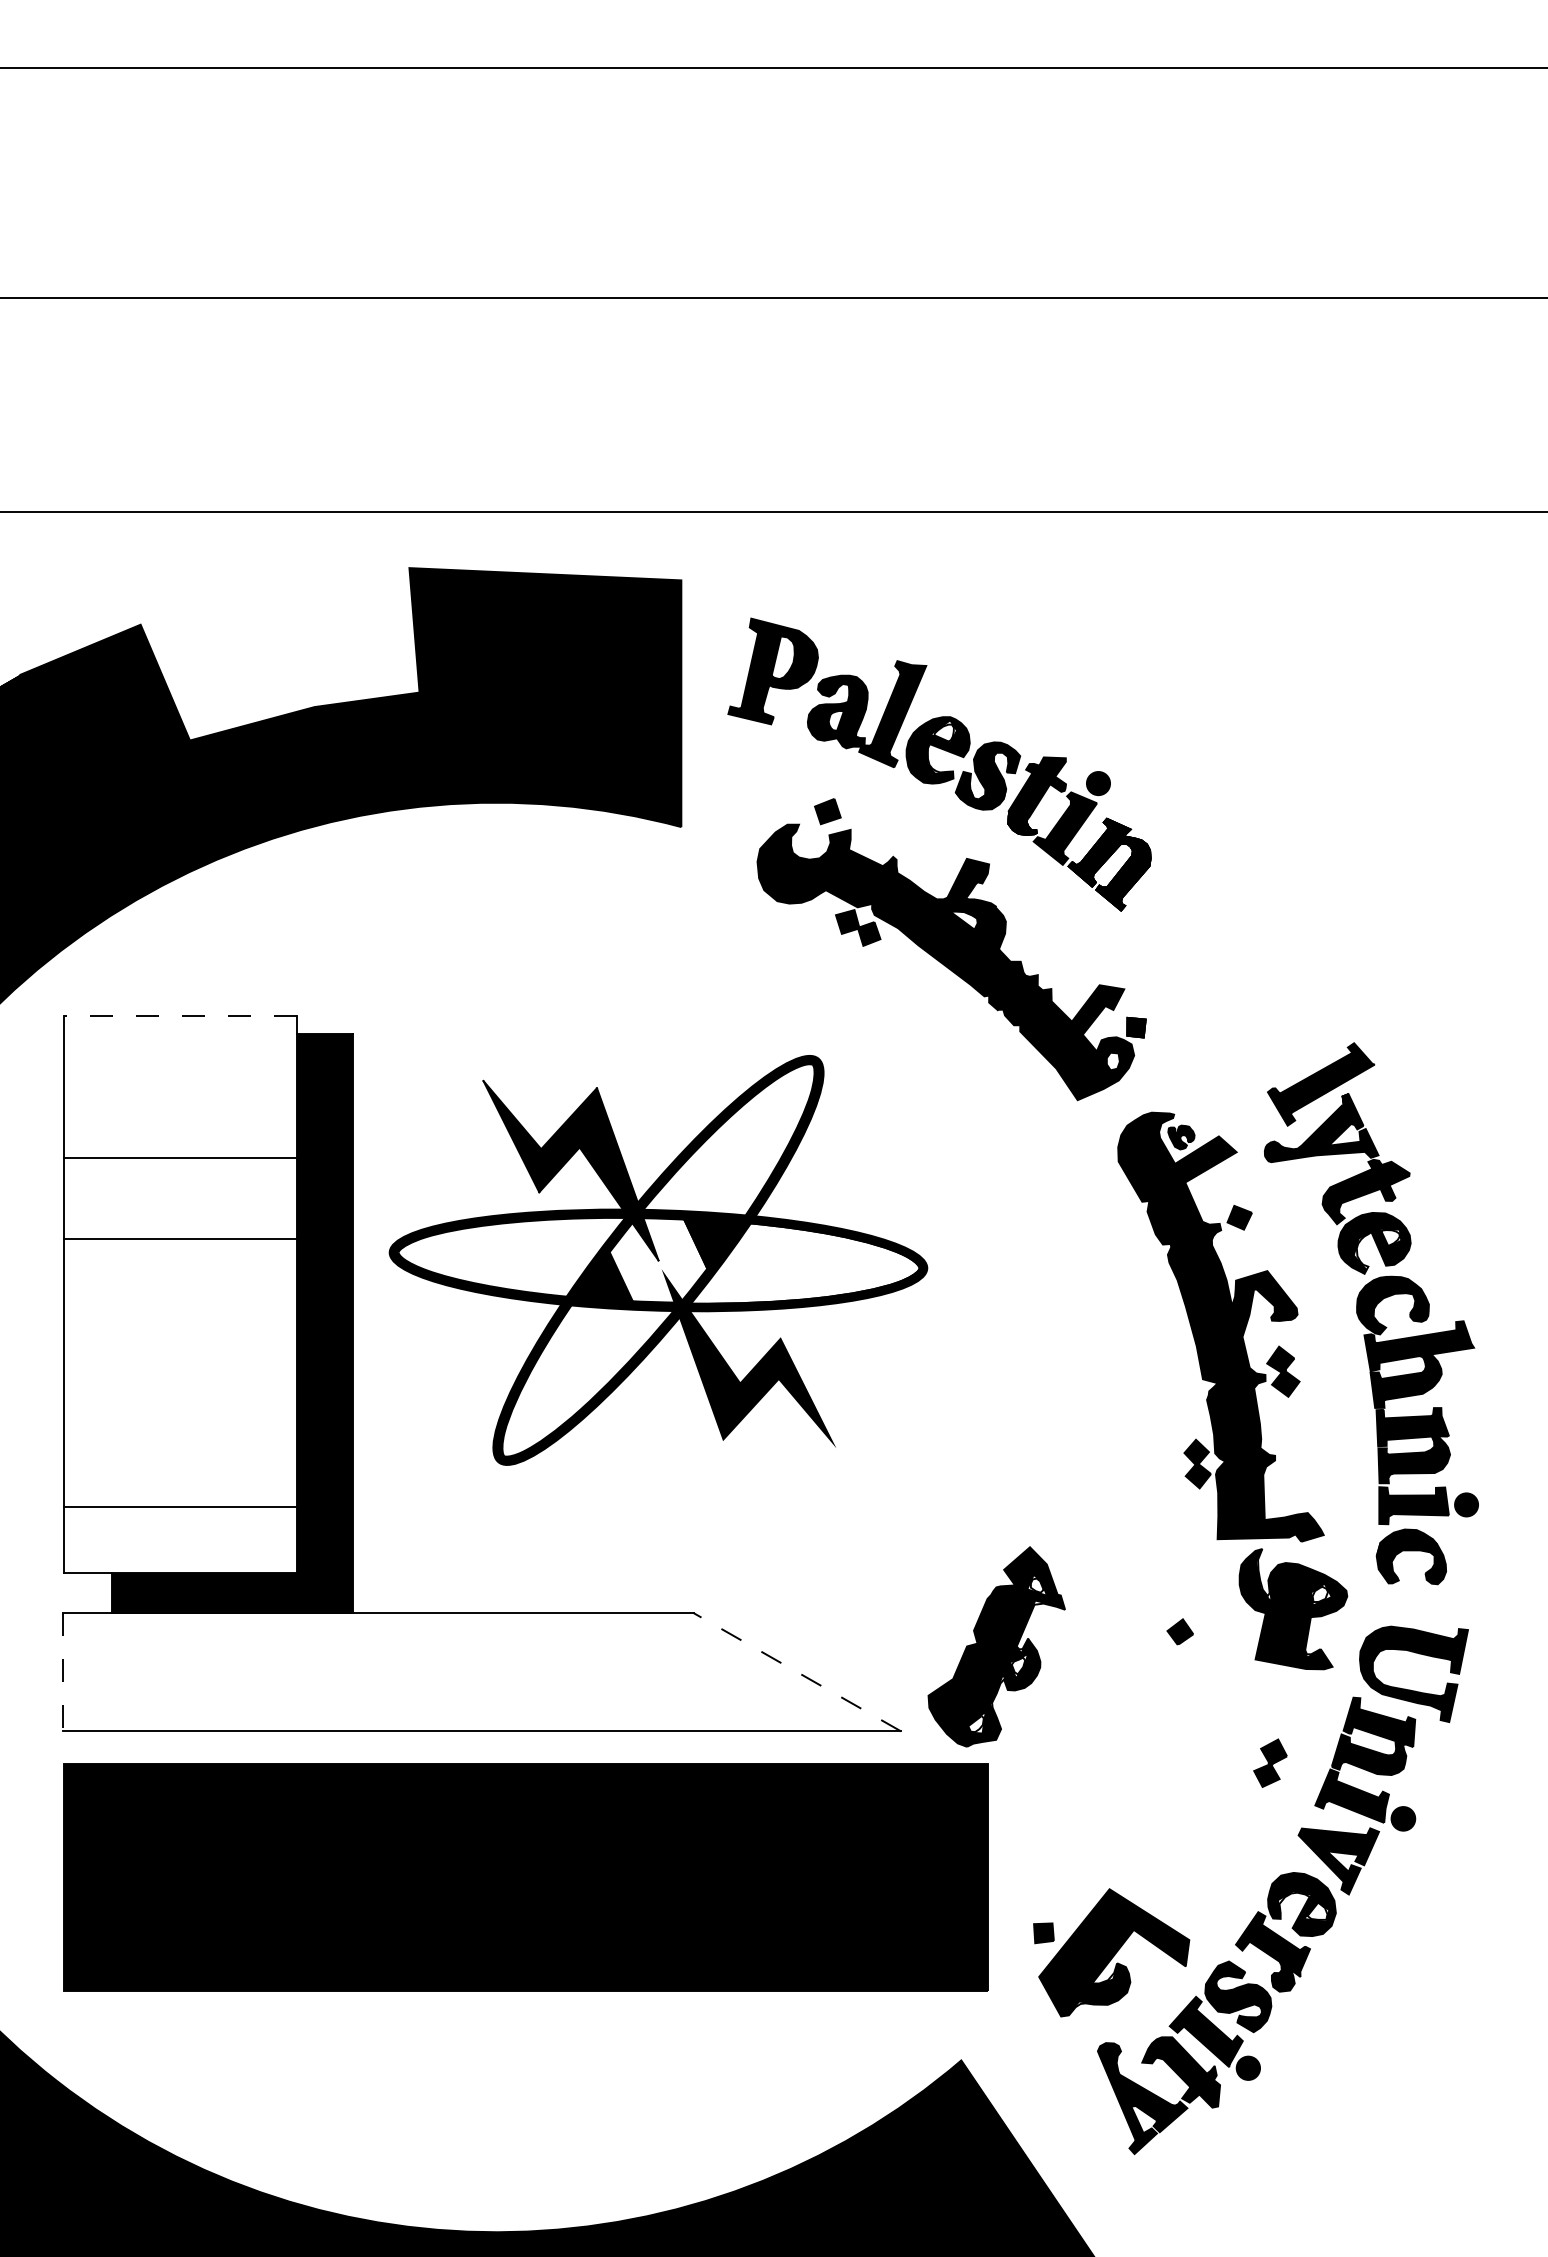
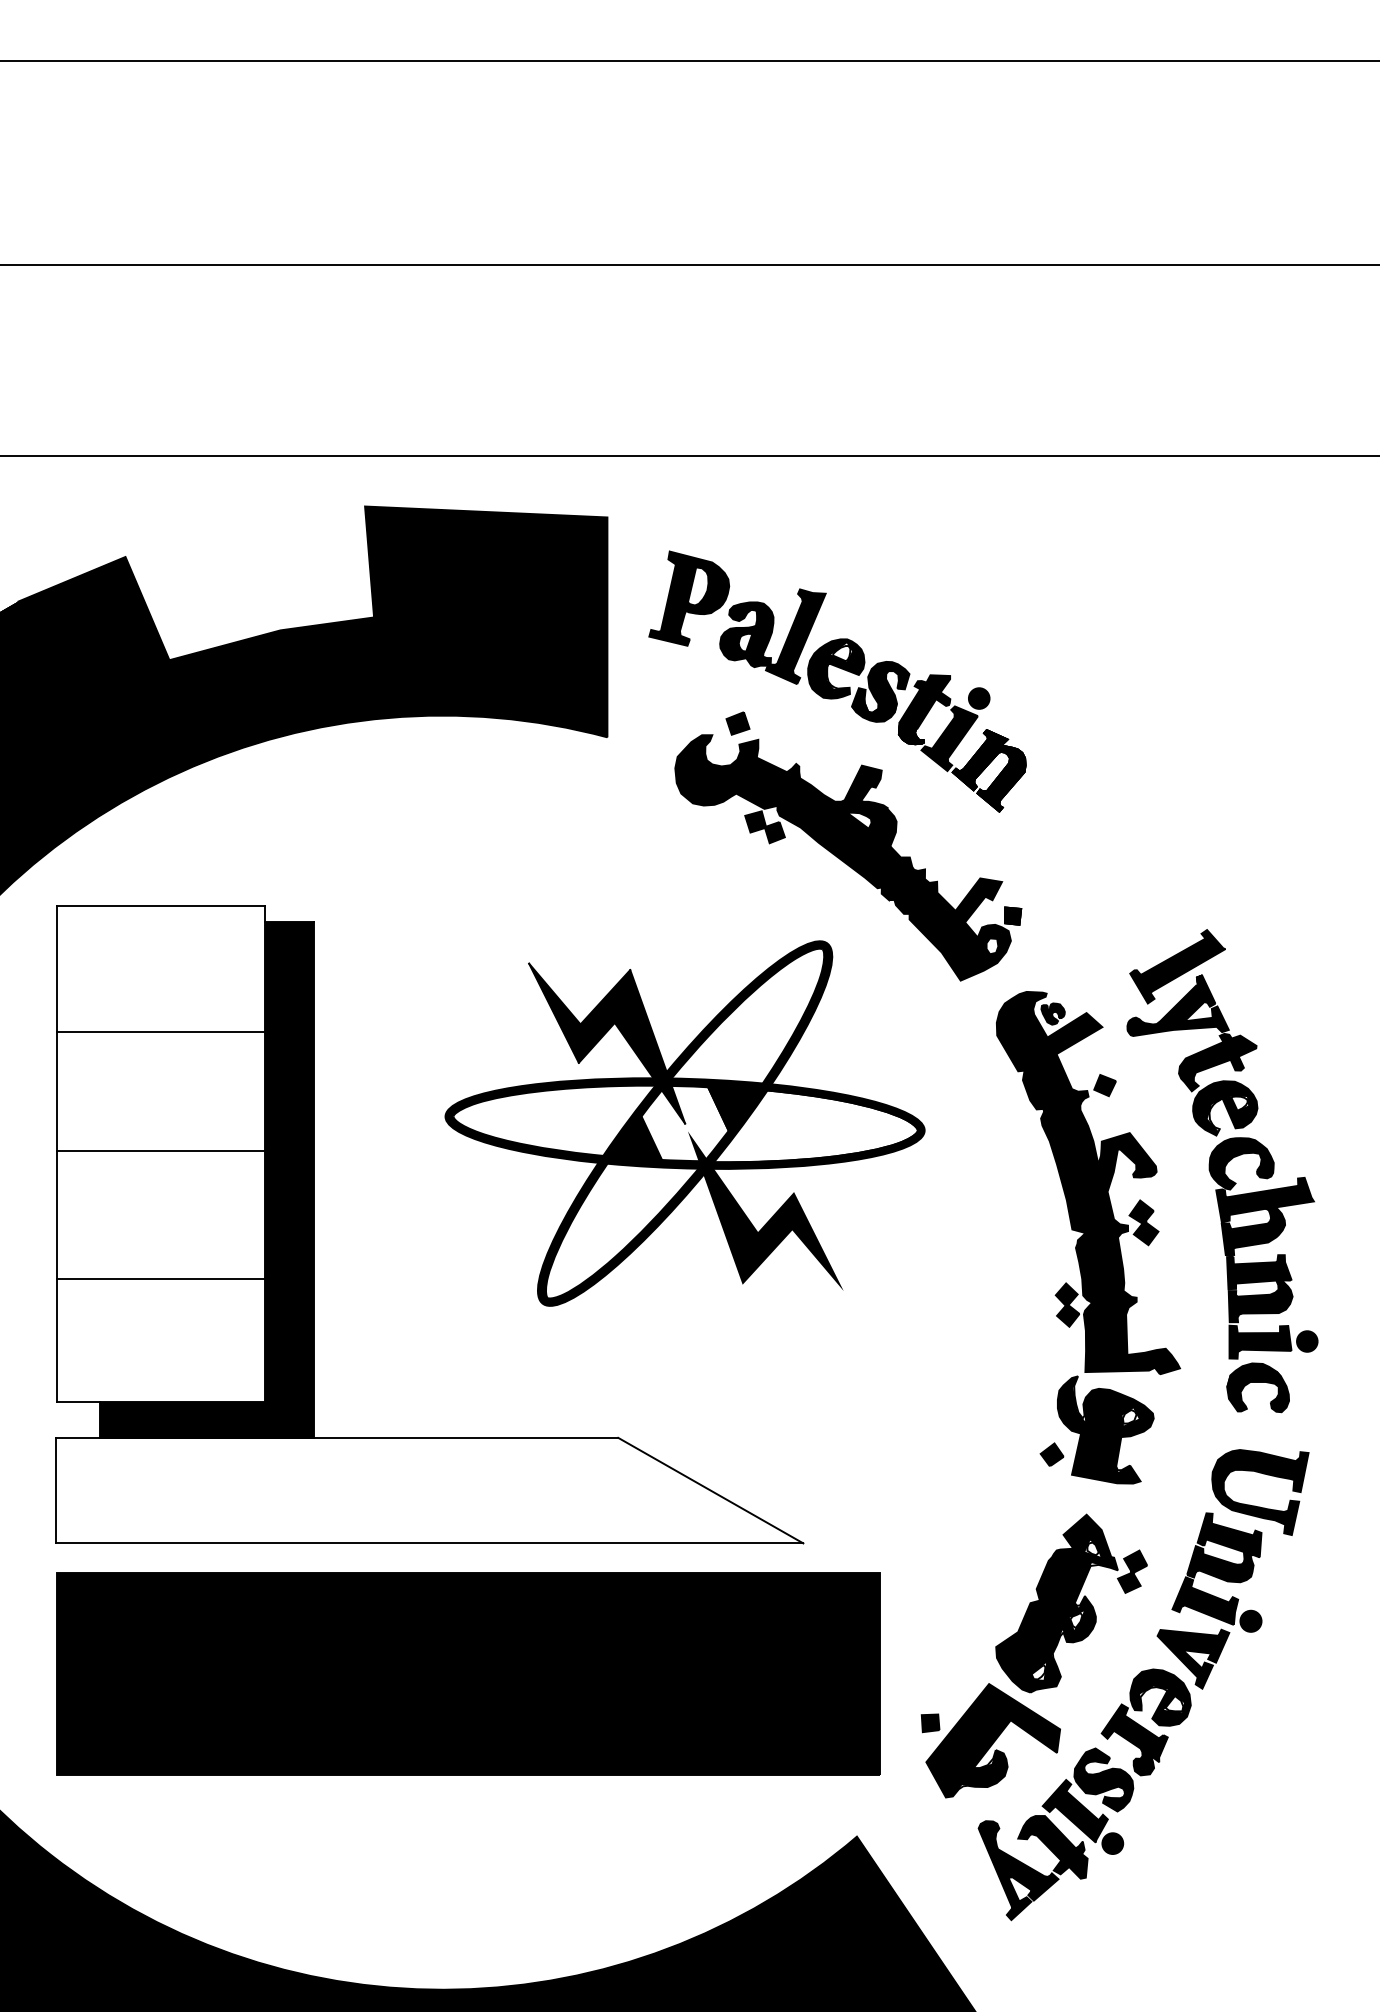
line: (180, 1016) -> (161, 906), dashed -> solid
line: (180, 1238) -> (161, 1150), moved
part: (658, 1260) -> (685, 1123), moved
line: (180, 1507) -> (161, 1278), moved
part: (1293, 1609) -> (1105, 1430), moved
part: (996, 1646) -> (1056, 1603), moved
line: (62, 1672) -> (55, 1490), dashed -> solid
line: (797, 1672) -> (710, 1490), dashed -> solid

